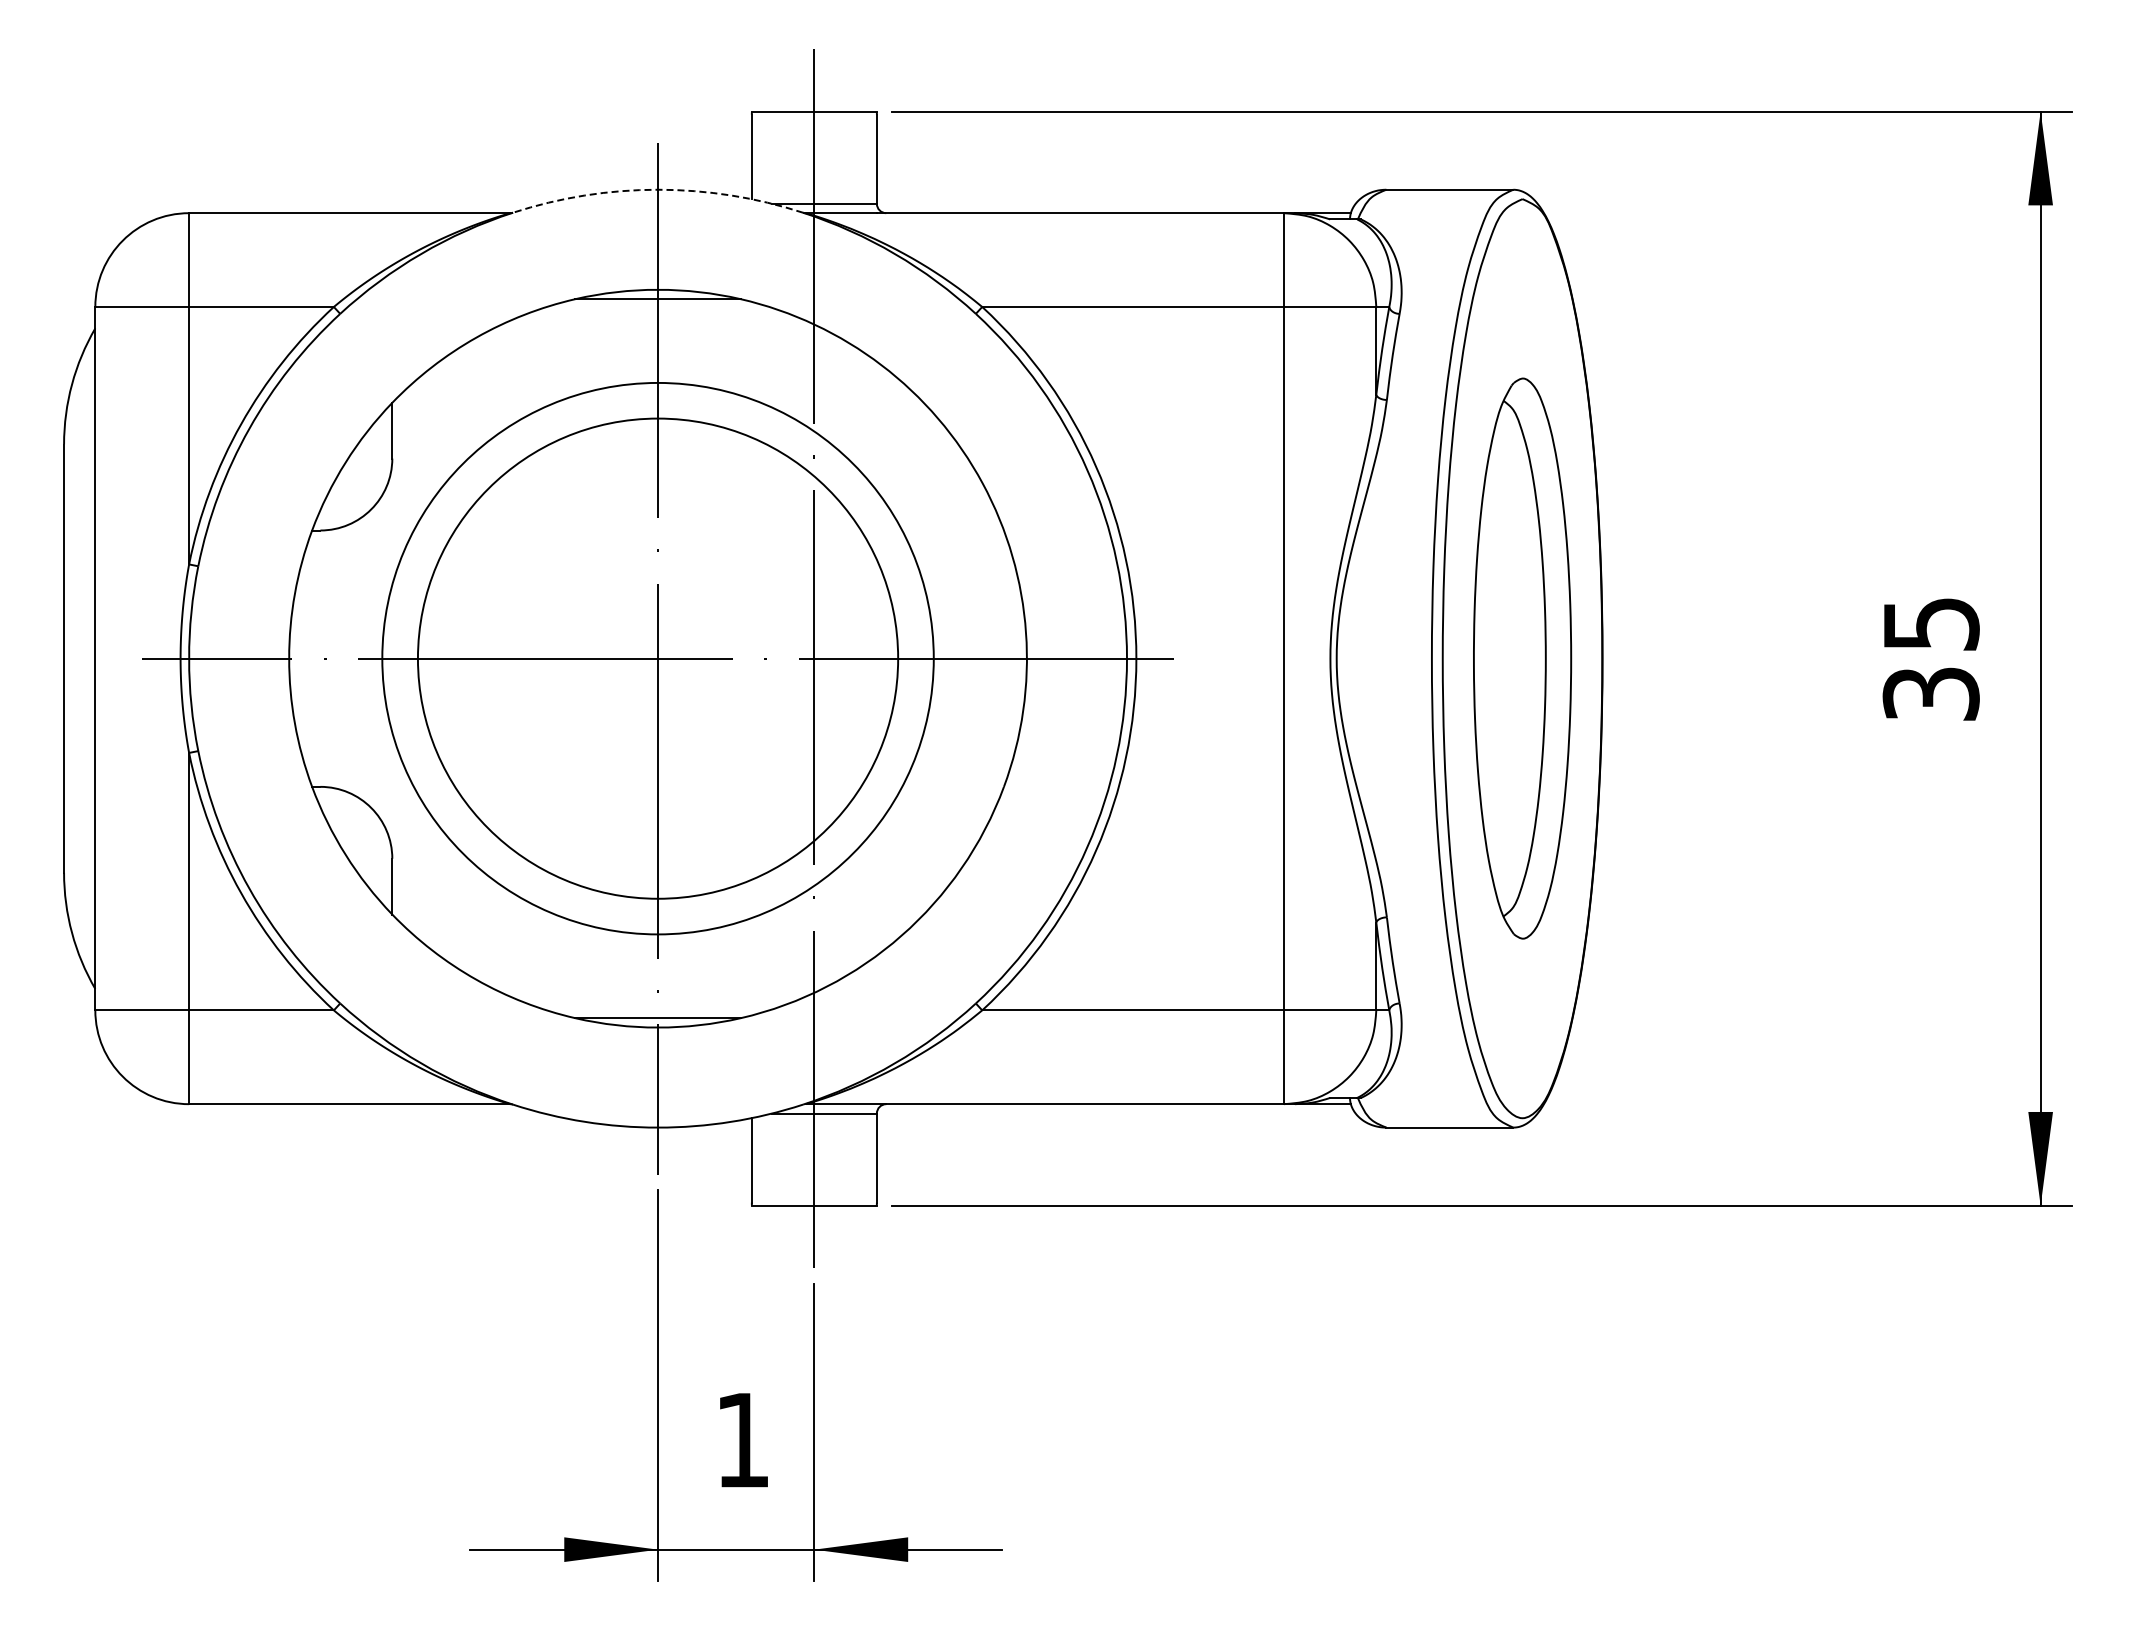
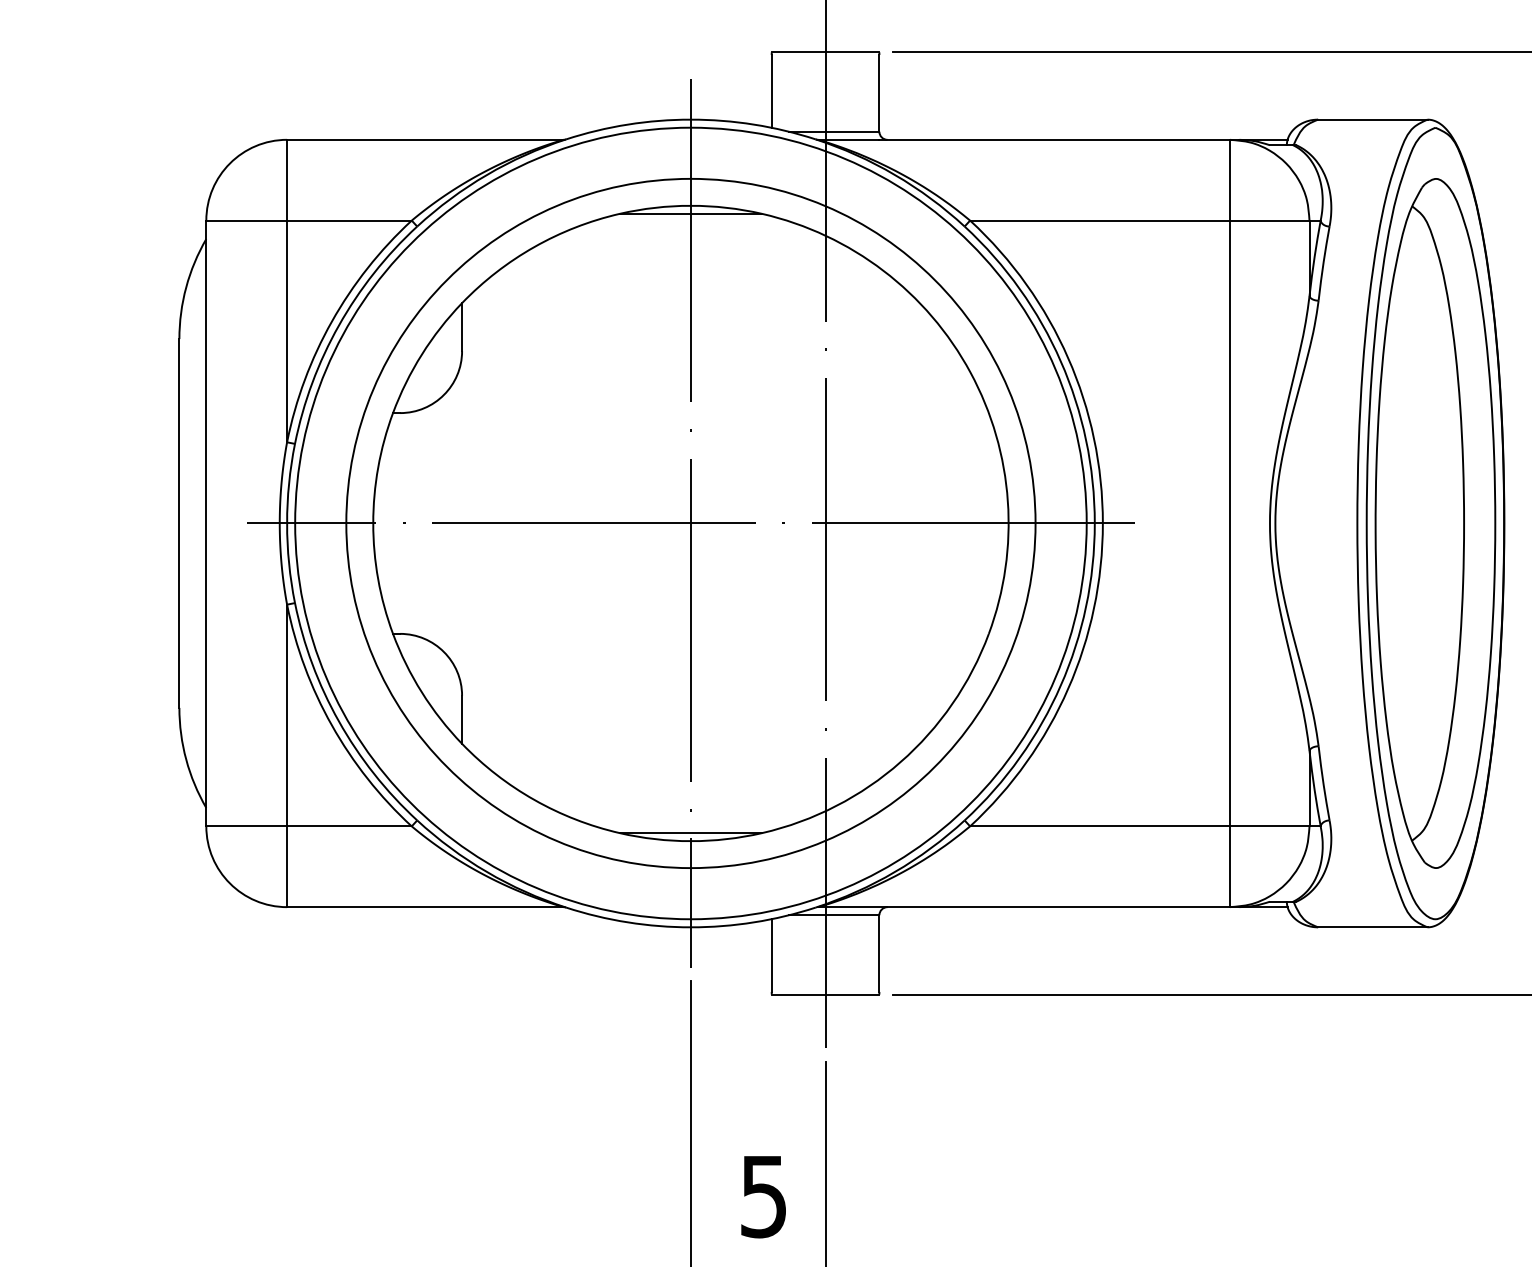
arc: (658, 189) -> (691, 119), dashed -> solid
circle: (657, 658) -> (690, 523), size x1.67
circle: (657, 658) -> (690, 523), size x1.67
part: (1522, 658) -> (1435, 523), size x1.43
text: (742, 1440) -> (763, 1196), 1 -> 5

